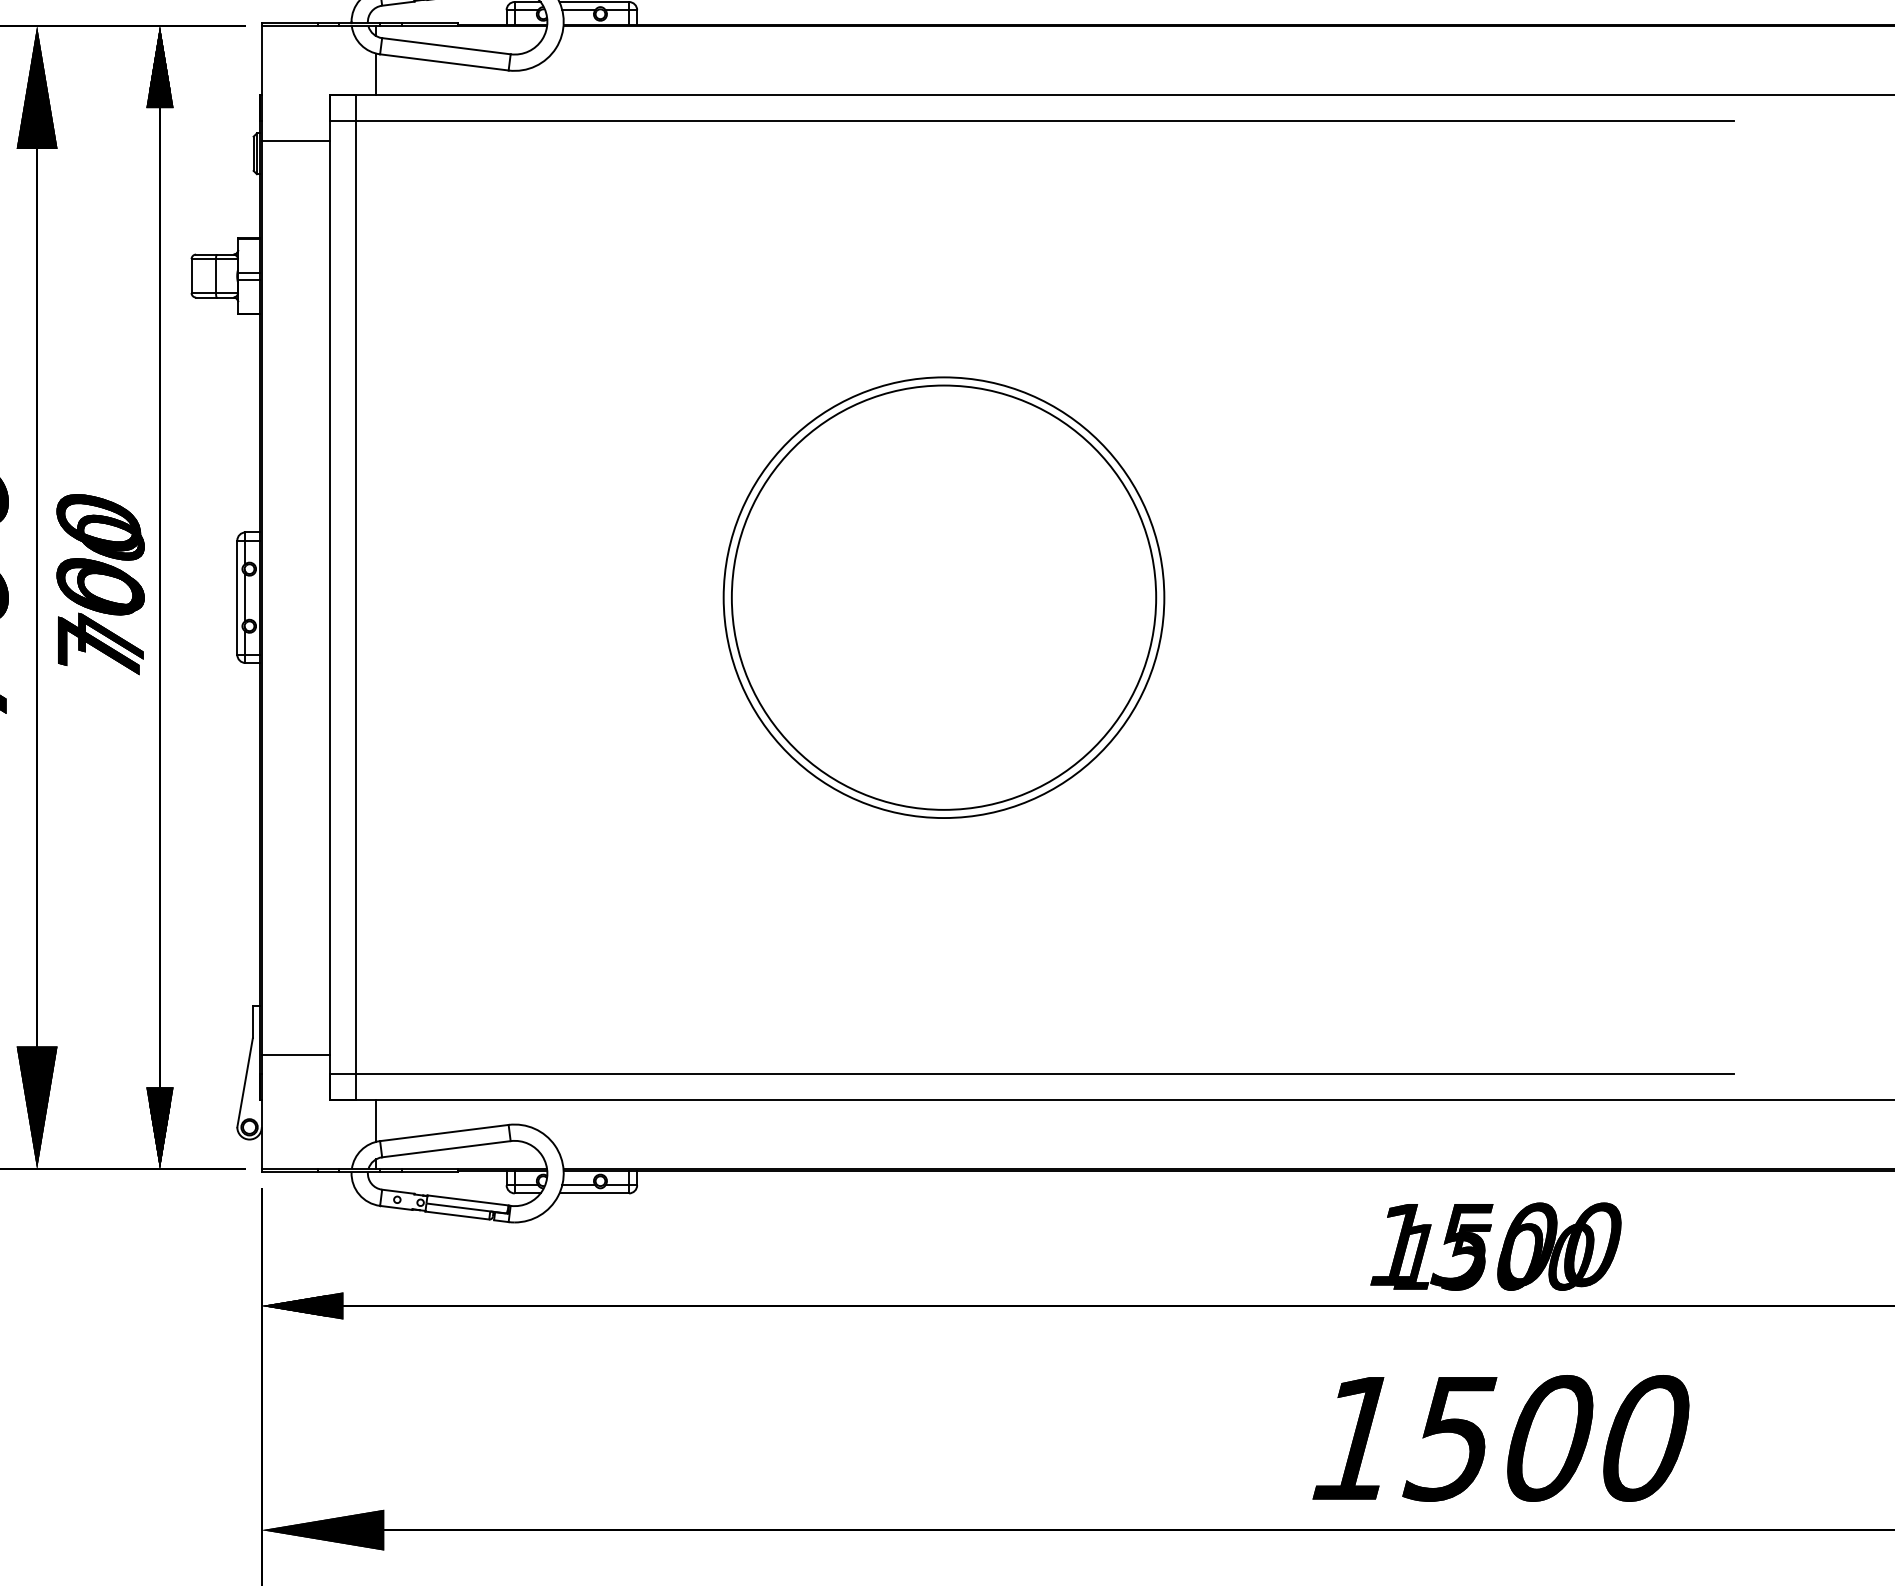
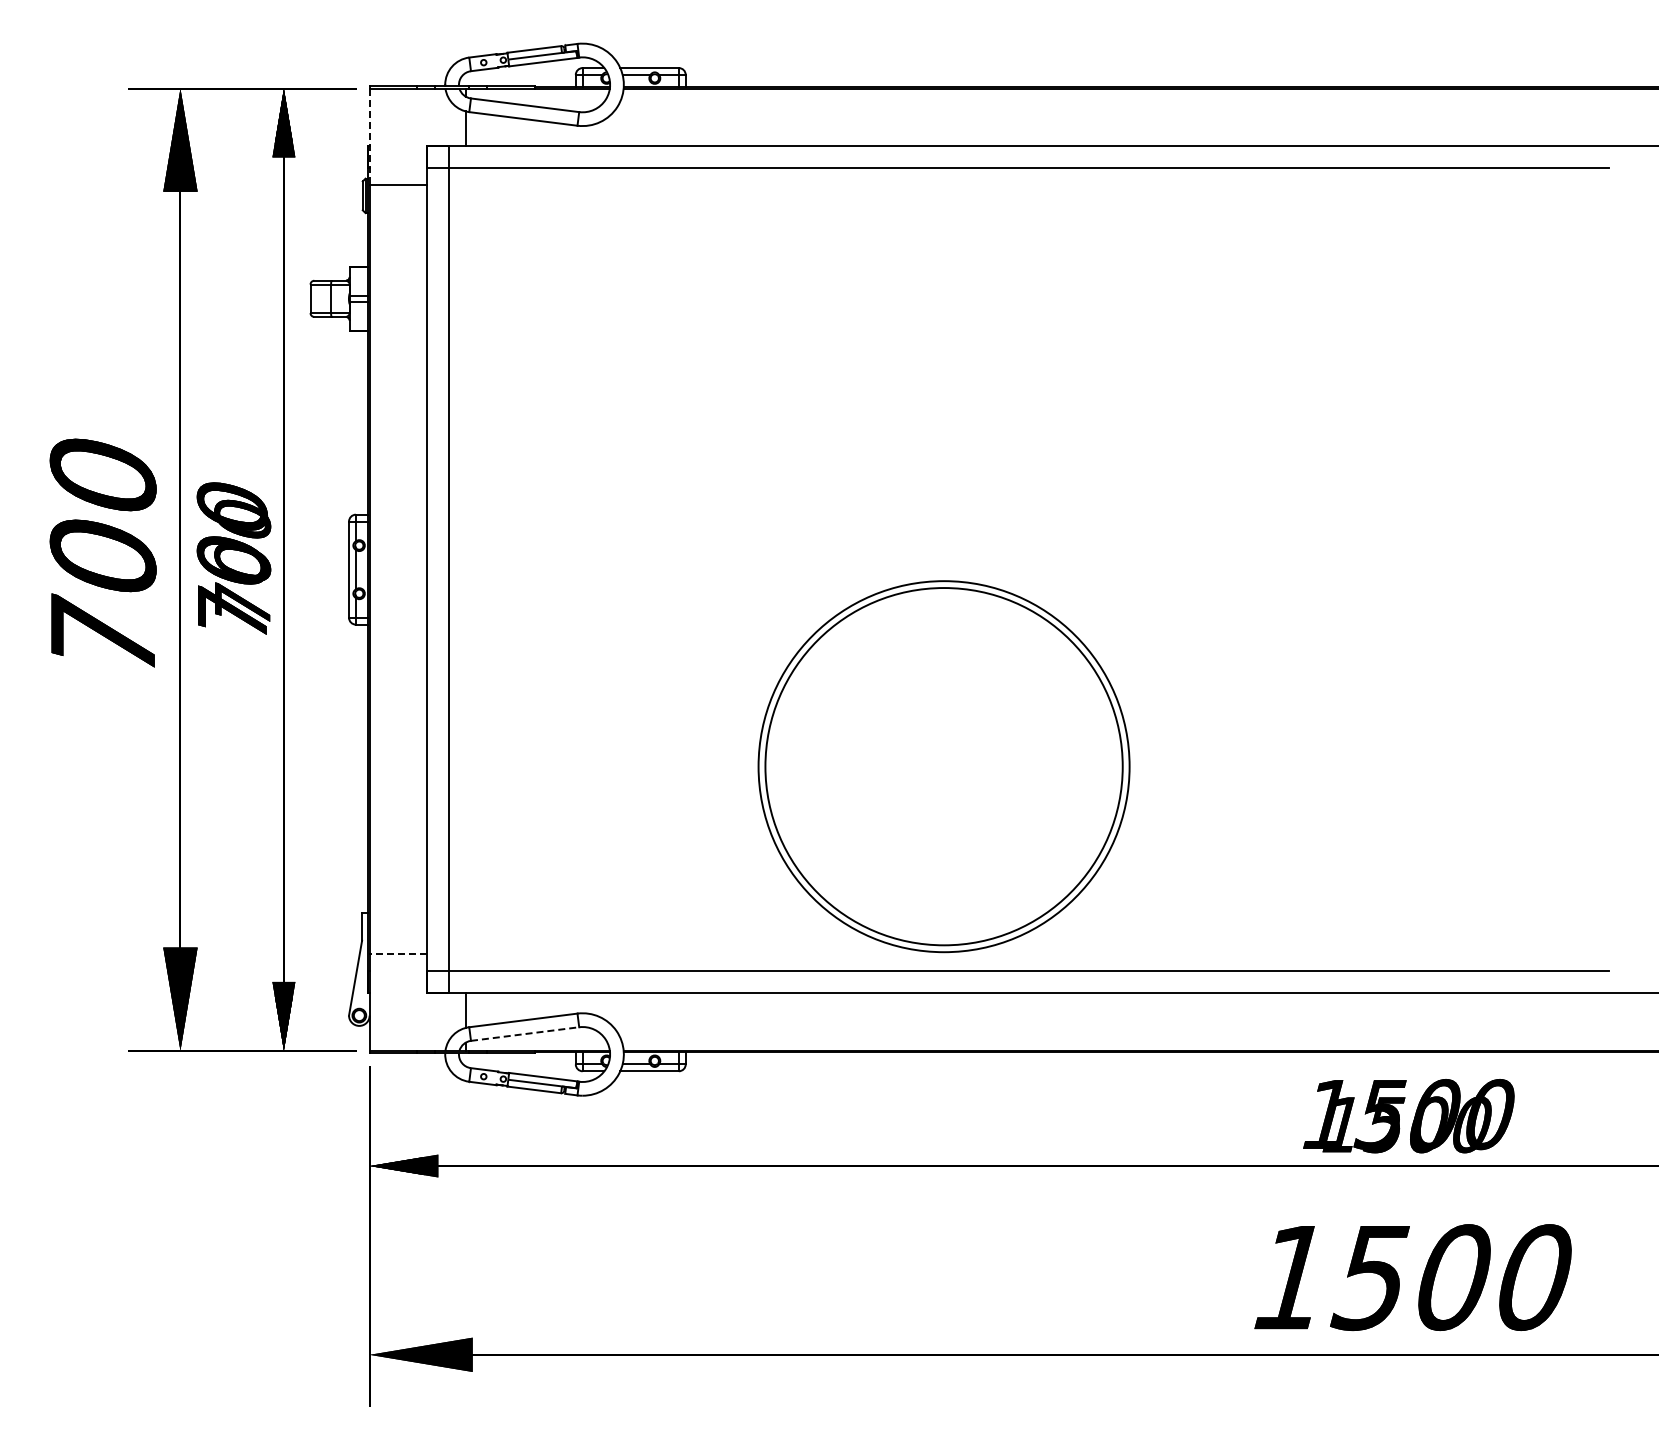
line: (261, 84) -> (369, 137), solid -> dashed
part: (943, 597) -> (943, 766), moved
line: (296, 1054) -> (398, 954), solid -> dashed
line: (446, 1149) -> (525, 1034), solid -> dashed

